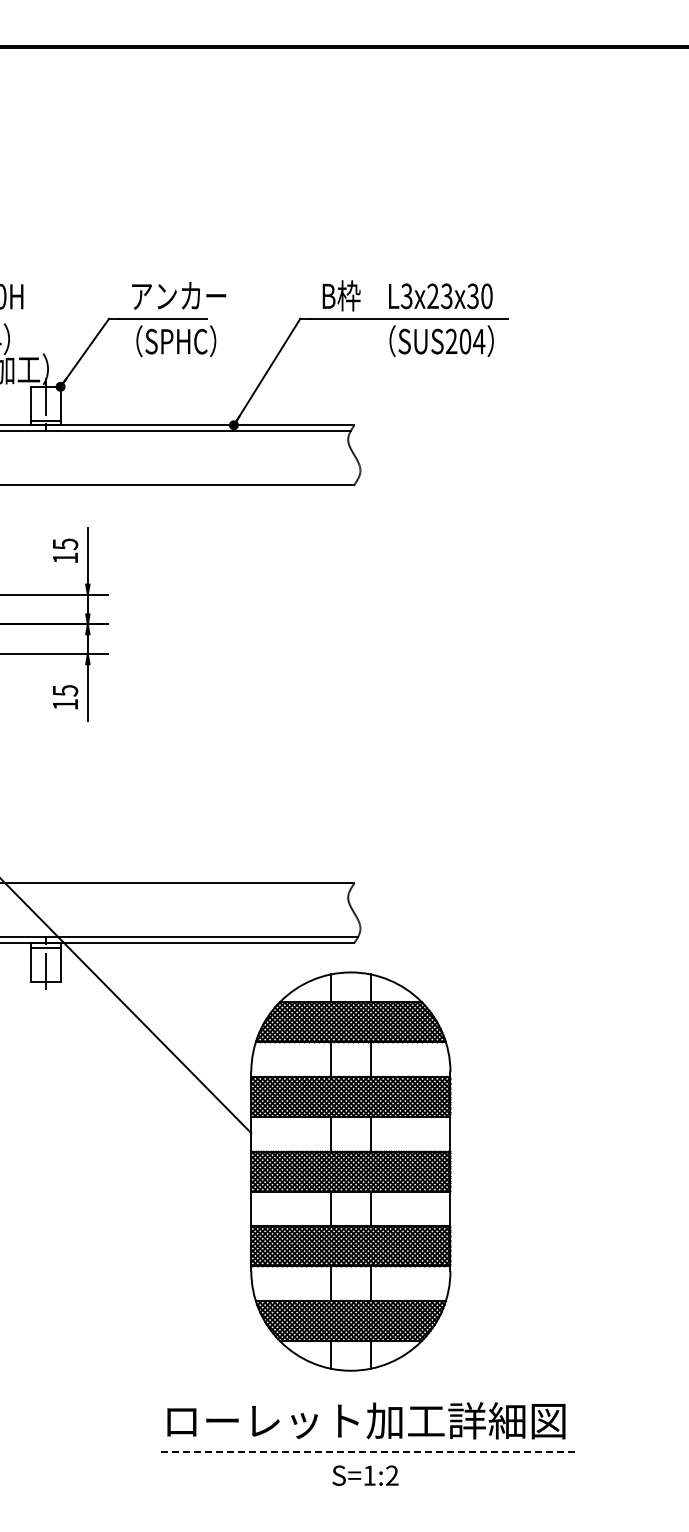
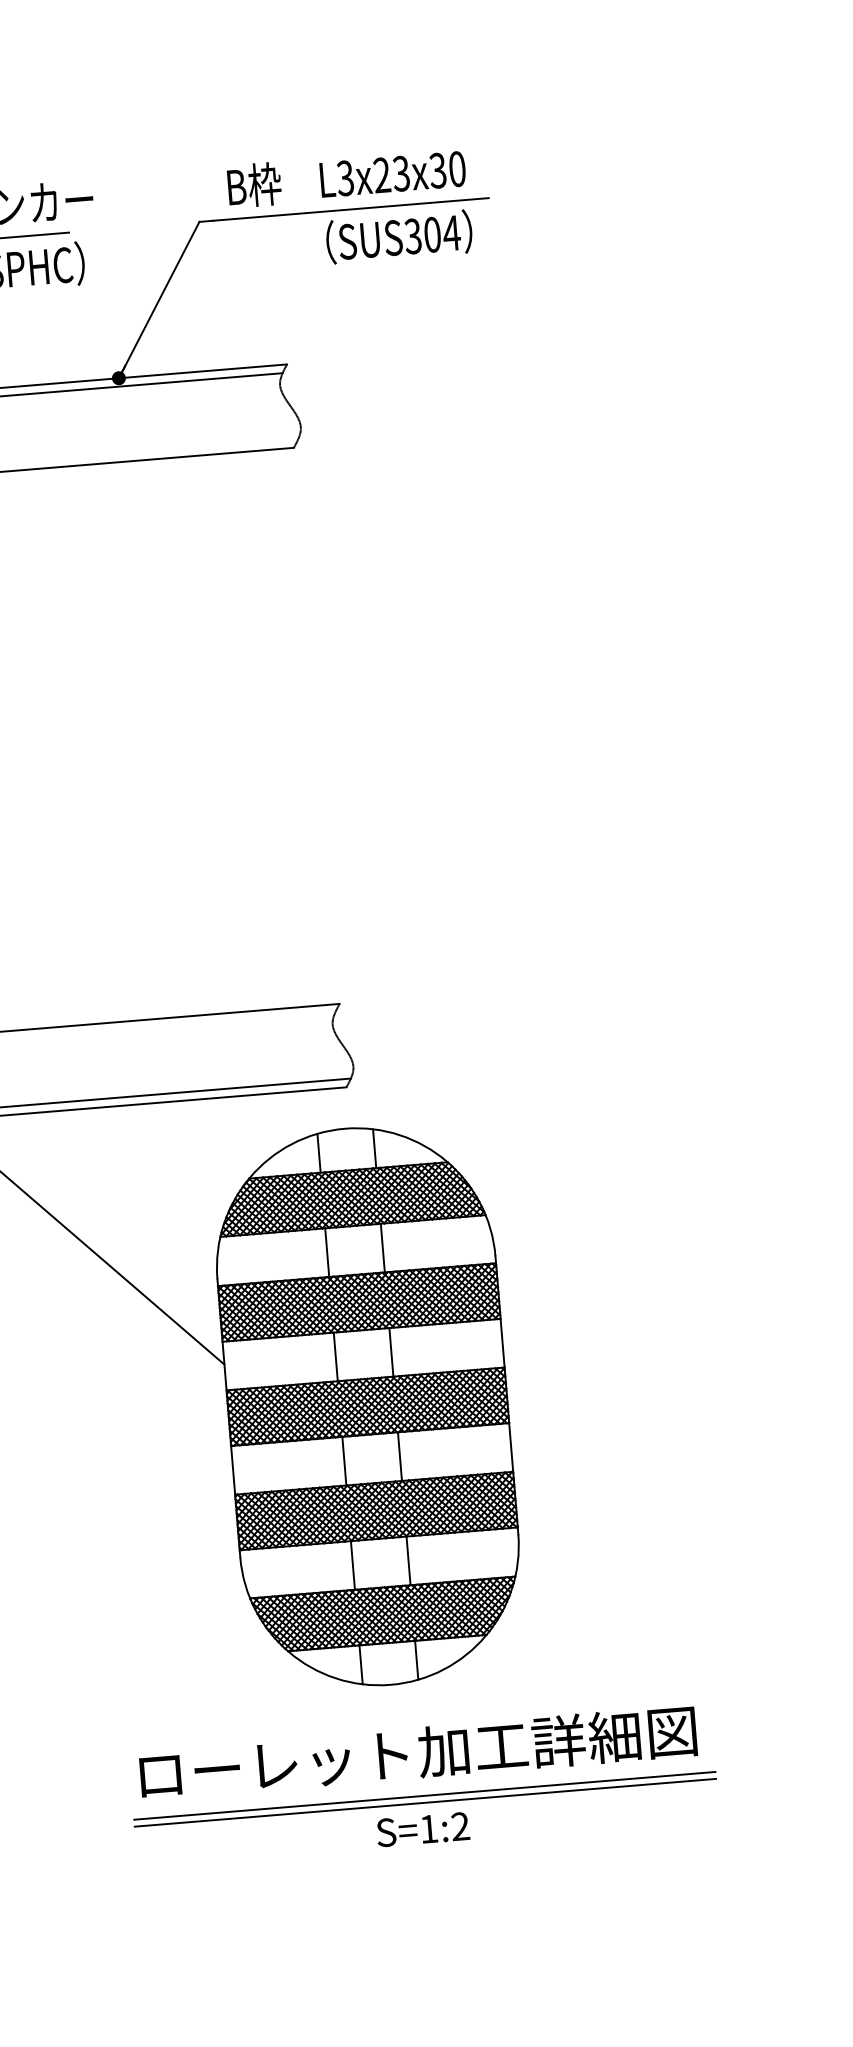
text: (451, 341) -> (413, 236), SUS204 -> SUS304
line: (369, 1451) -> (425, 1795), dashed -> solid
line: (368, 1456) -> (425, 1802), added

